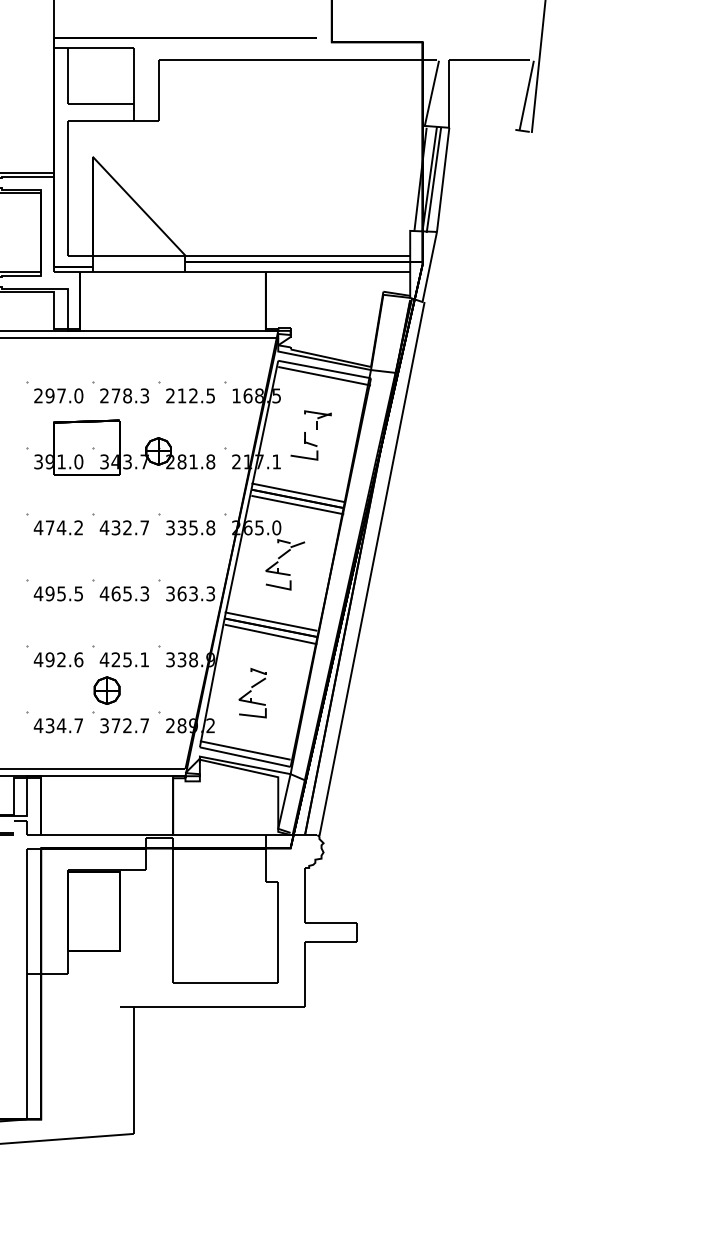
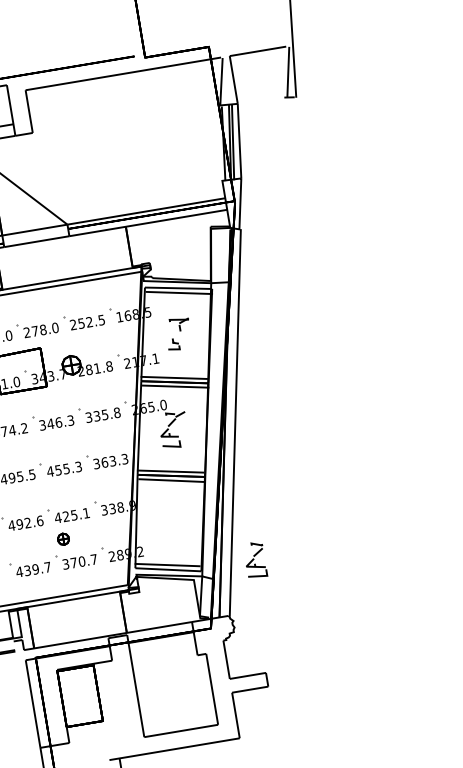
text: (144, 395) -> (55, 327), 278.3 -> 278.0
text: (181, 395) -> (81, 323), 212.5 -> 252.5
part: (304, 446) -> (173, 344), size x0.6
text: (124, 527) -> (56, 422), 432.7 -> 346.3
text: (115, 593) -> (58, 470), 465.3 -> 455.3
part: (106, 690) -> (63, 539), size x0.6
part: (252, 692) -> (254, 559), moved
text: (61, 725) -> (35, 569), 434.7 -> 439.7
text: (127, 725) -> (81, 561), 372.7 -> 370.7

